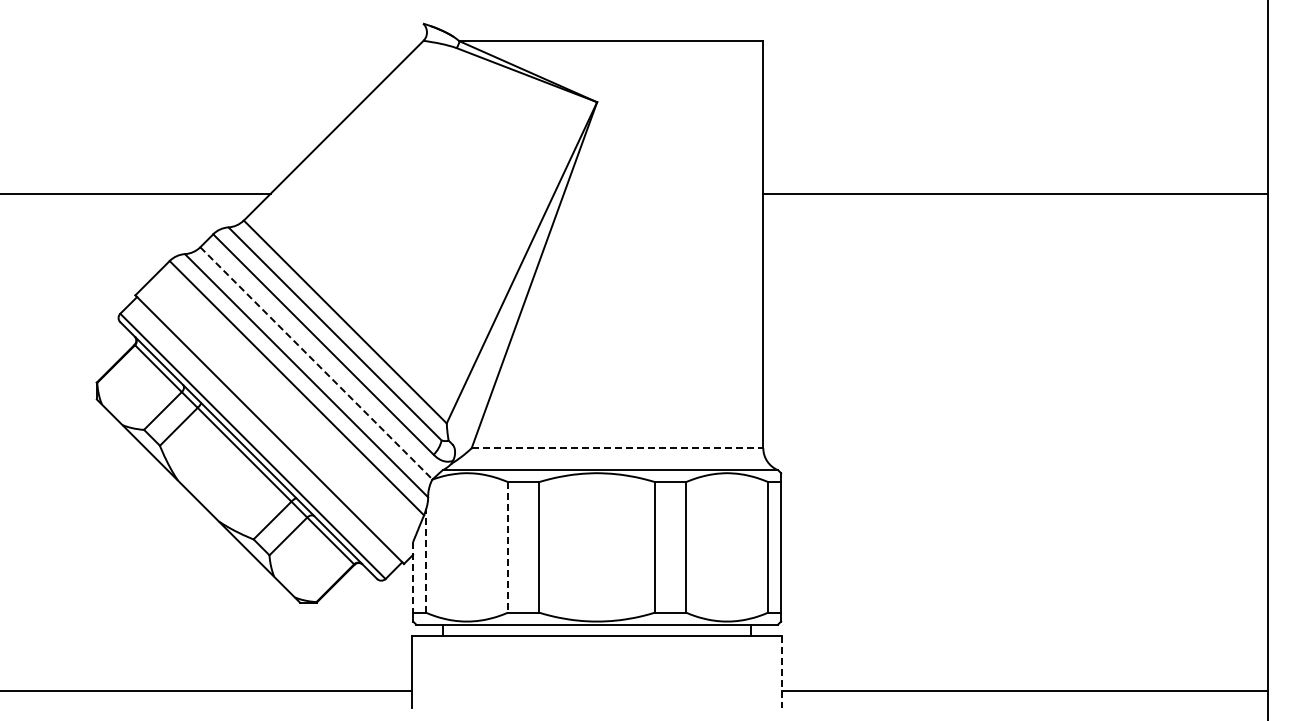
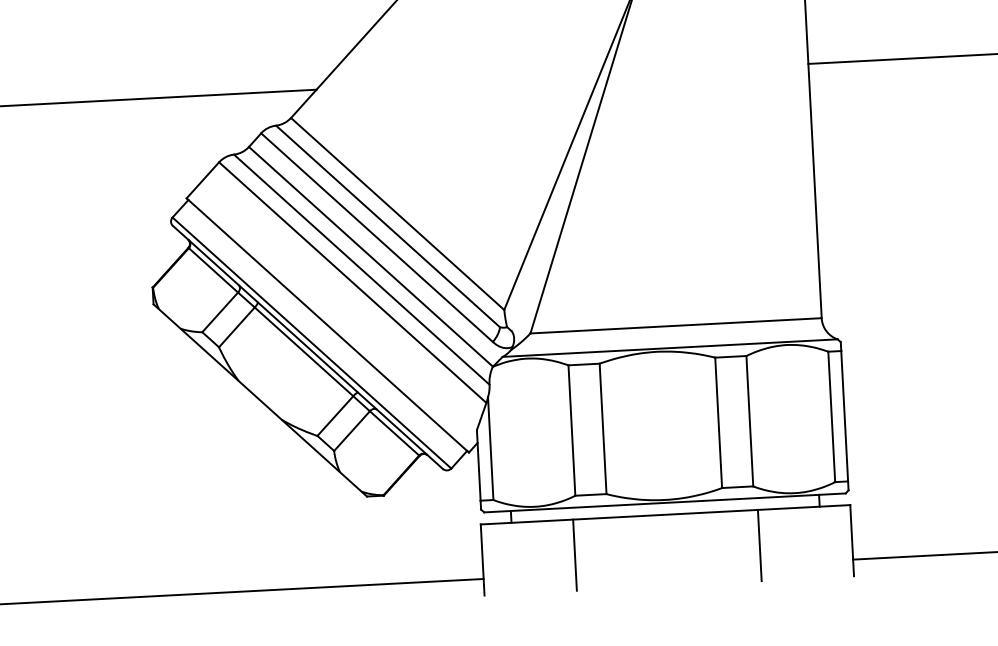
line: (316, 363) -> (371, 256), dashed -> solid
line: (617, 448) -> (676, 326), dashed -> solid
line: (508, 547) -> (572, 430), dashed -> solid
line: (425, 561) -> (490, 448), dashed -> solid
line: (413, 577) -> (479, 465), dashed -> solid
line: (504, 671) -> (574, 554), added
line: (689, 671) -> (759, 545), added
line: (782, 671) -> (852, 540), dashed -> solid

